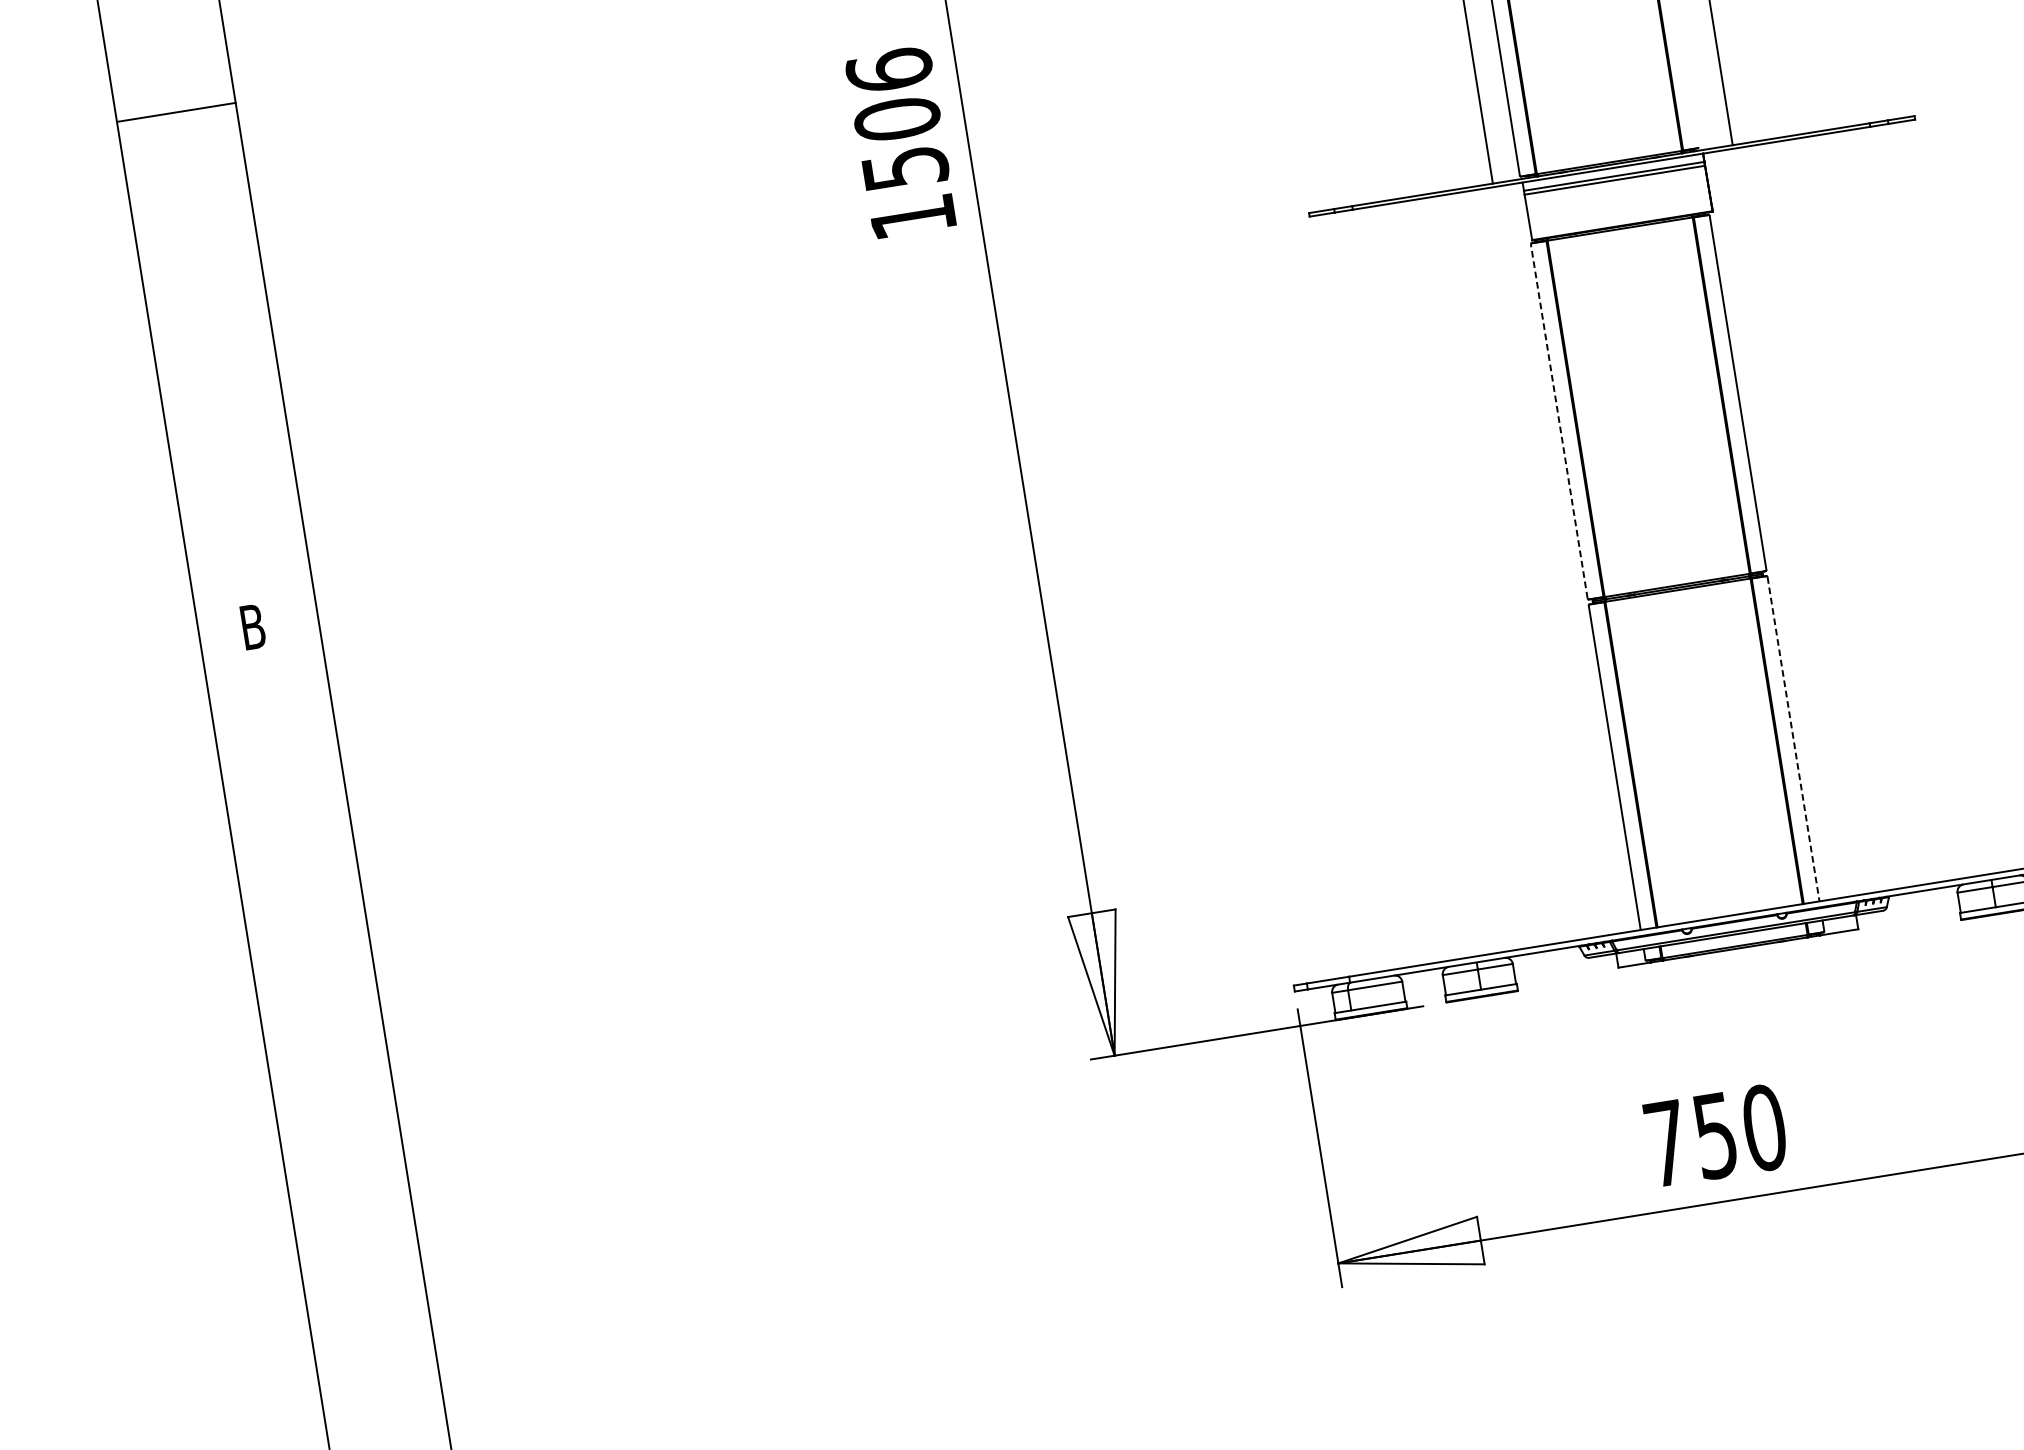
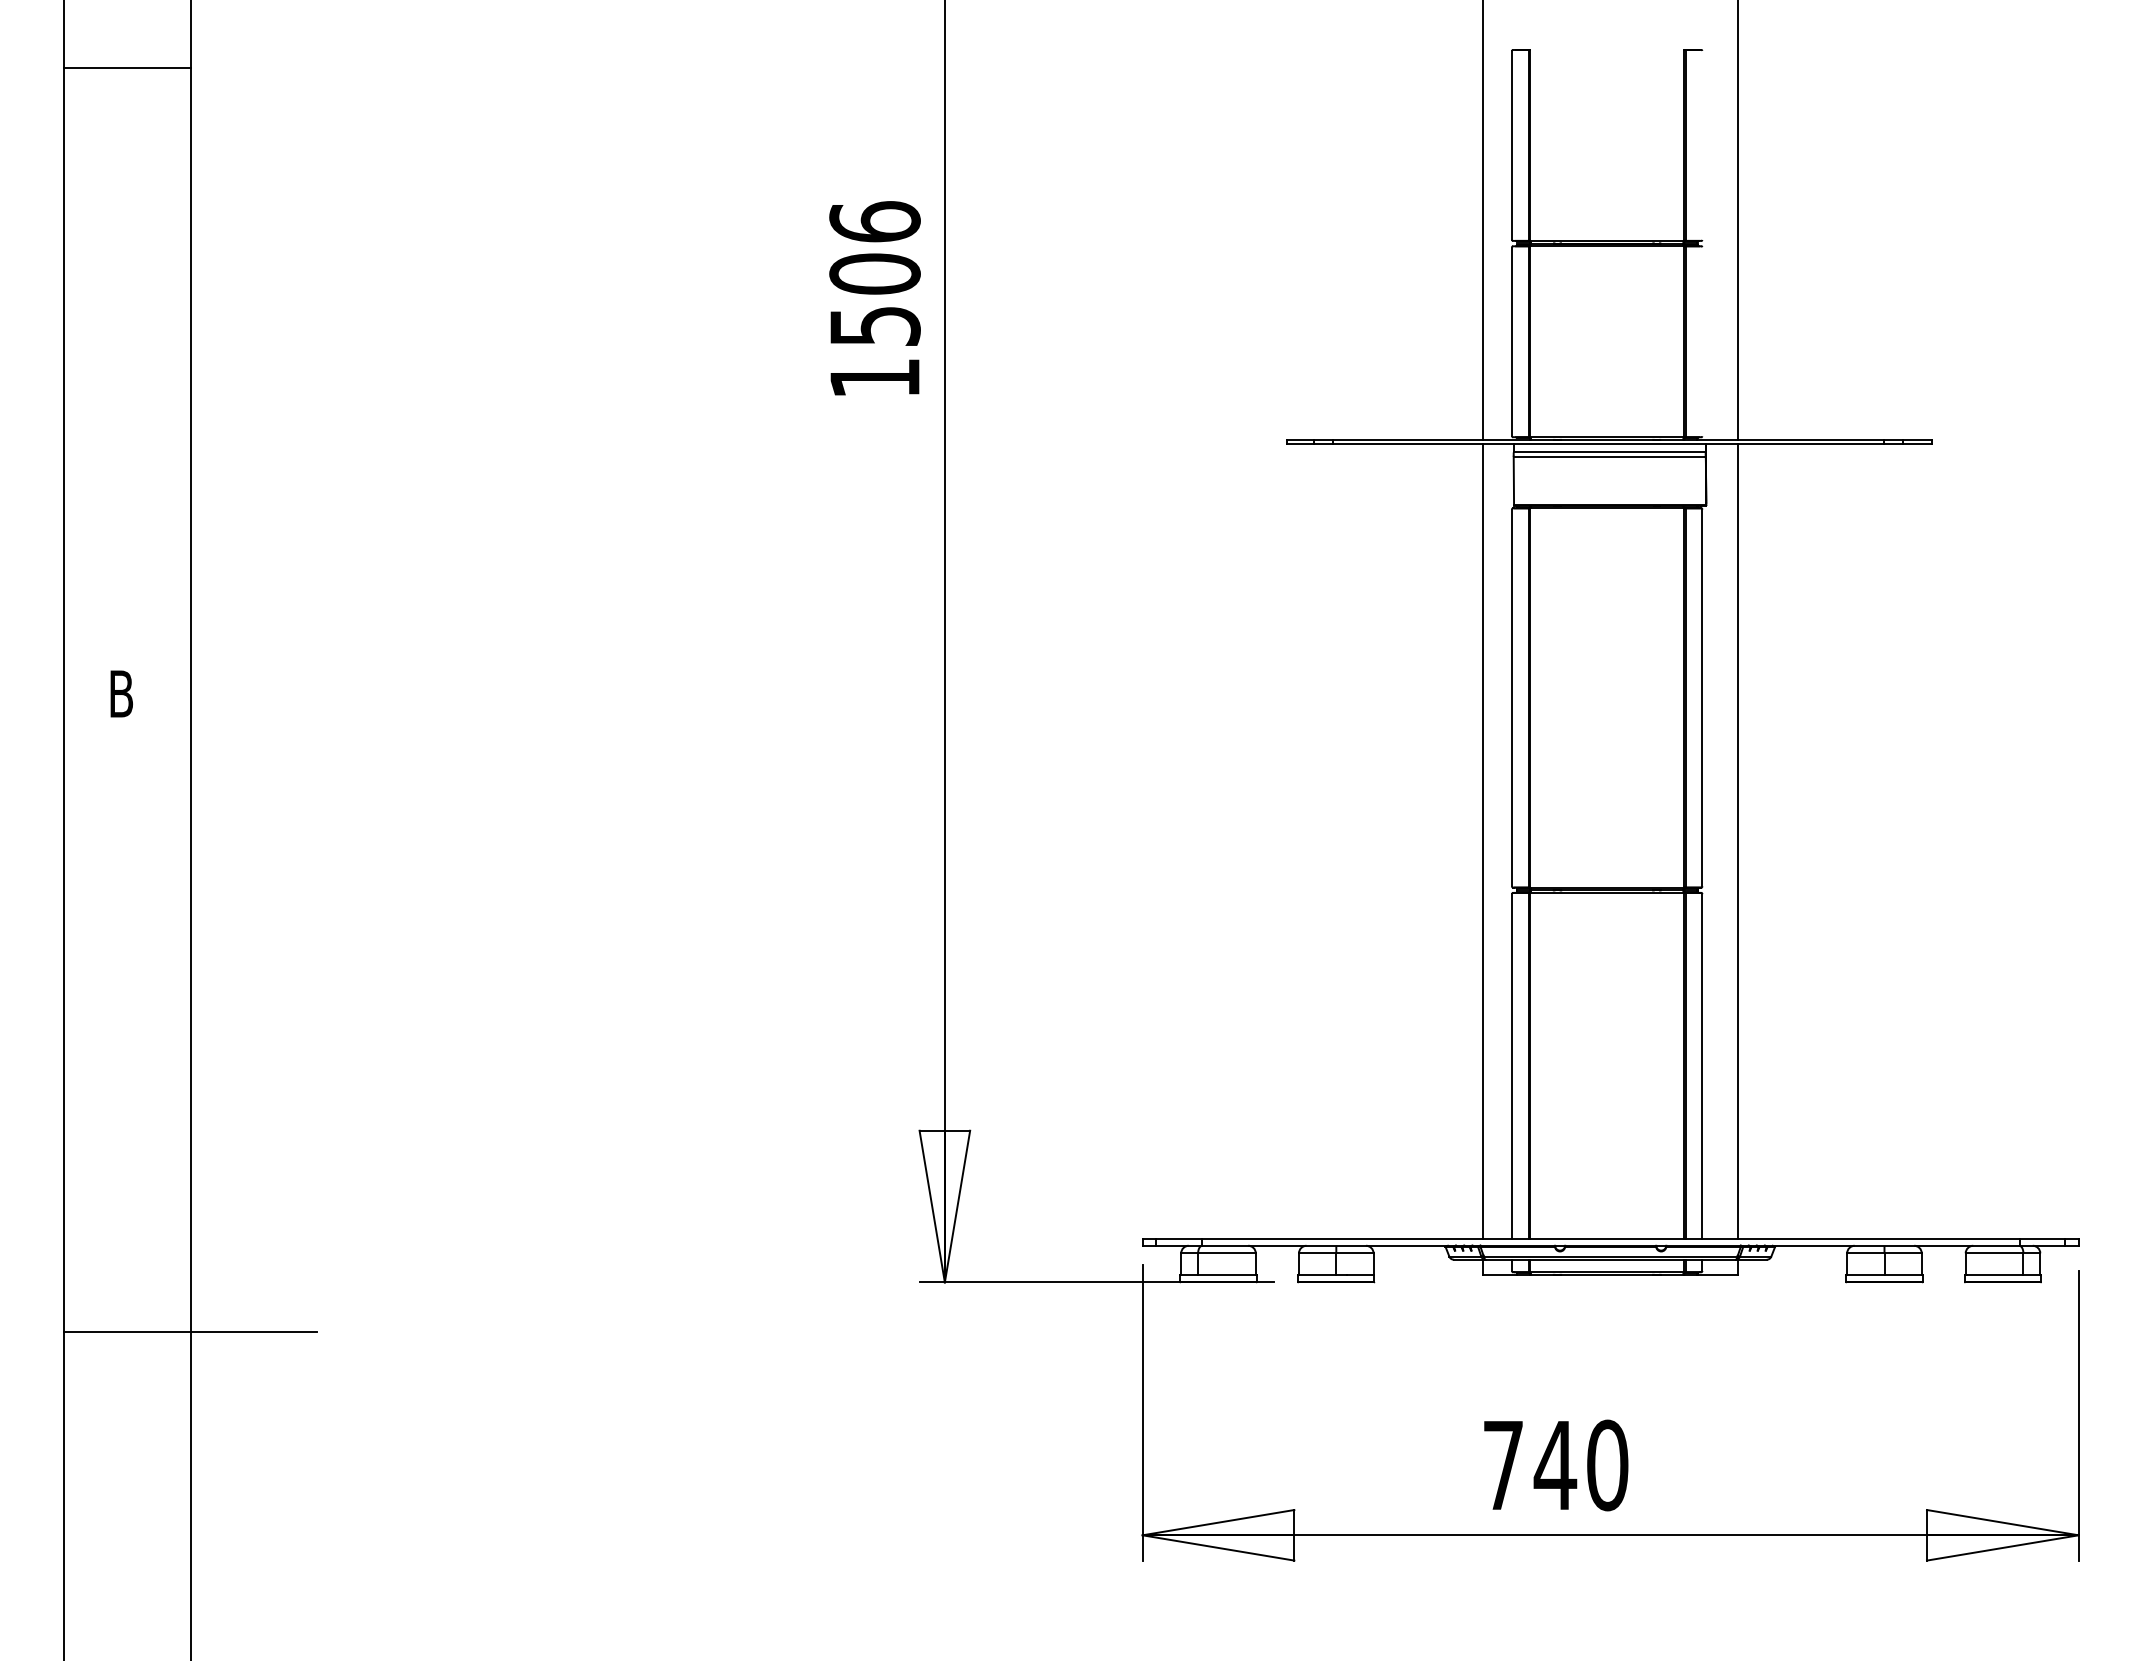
line: (176, 111) -> (127, 67), moved
line: (1558, 421) -> (1511, 697), dashed -> solid
line: (1793, 522) -> (1738, 841), added
line: (1553, 560) -> (1482, 841), added
line: (1793, 738) -> (1702, 1066), dashed -> solid
text: (1715, 1136) -> (1555, 1466), 750 -> 740
line: (413, 1216) -> (190, 1332), added

